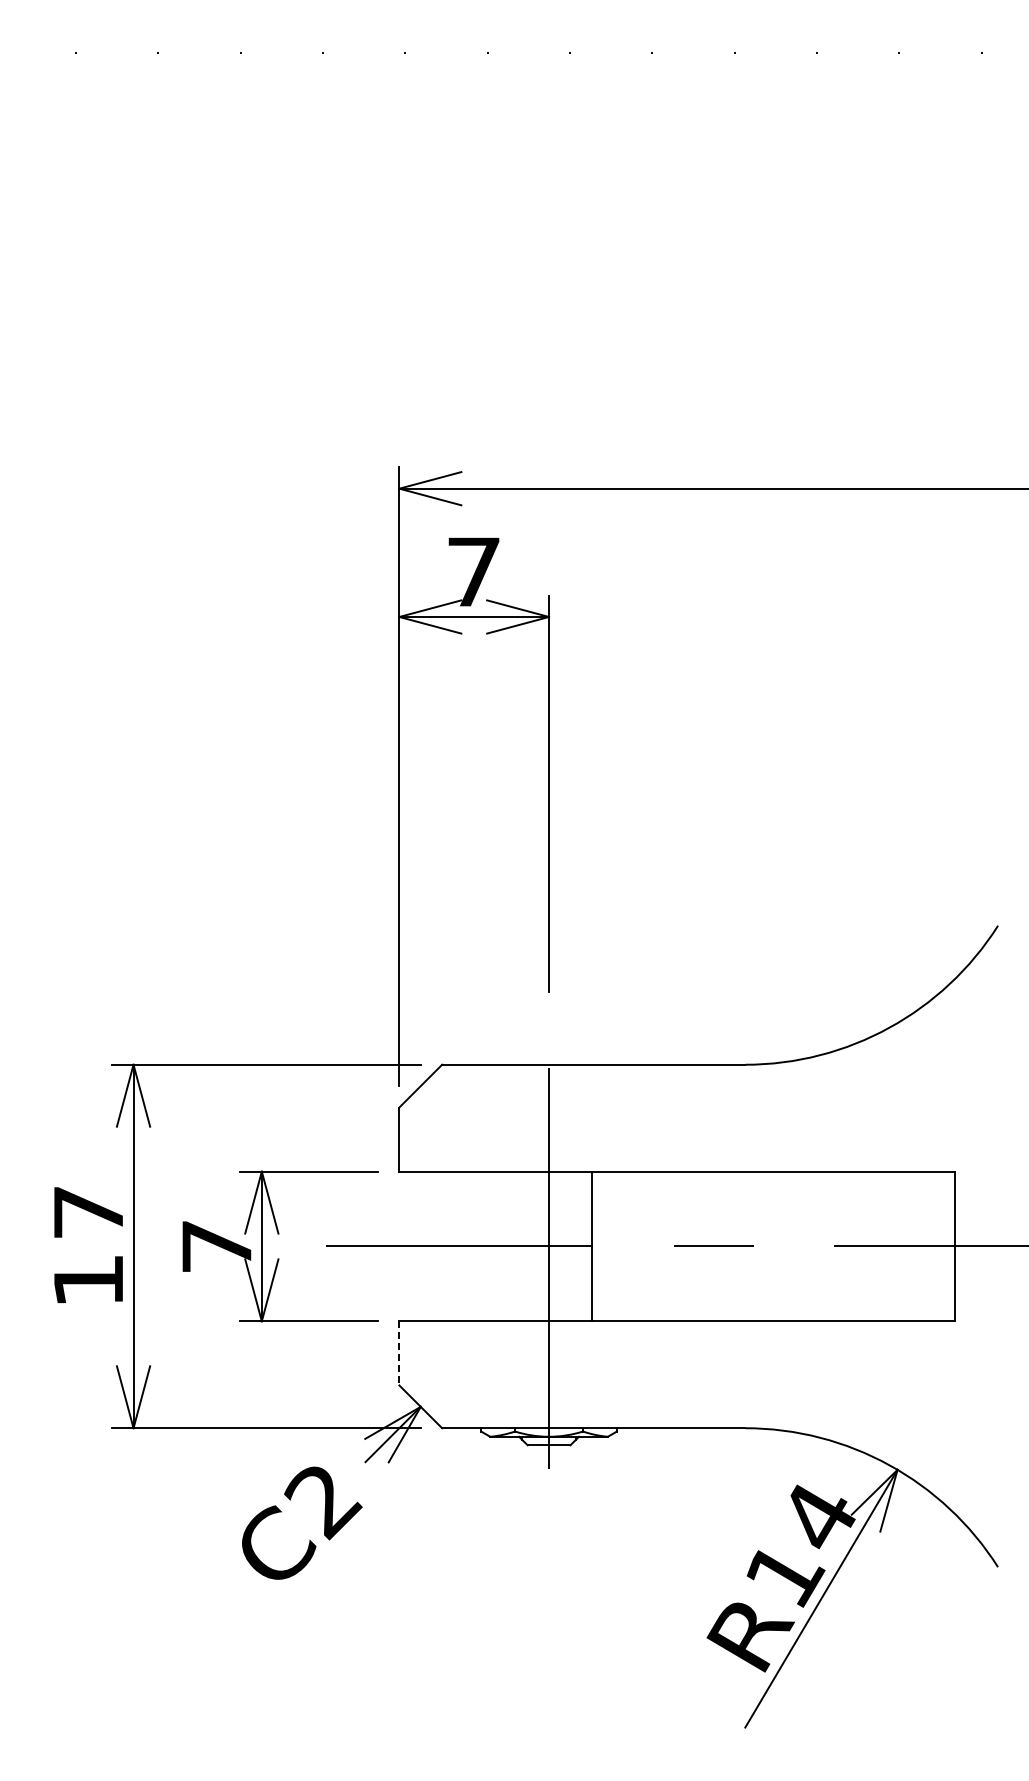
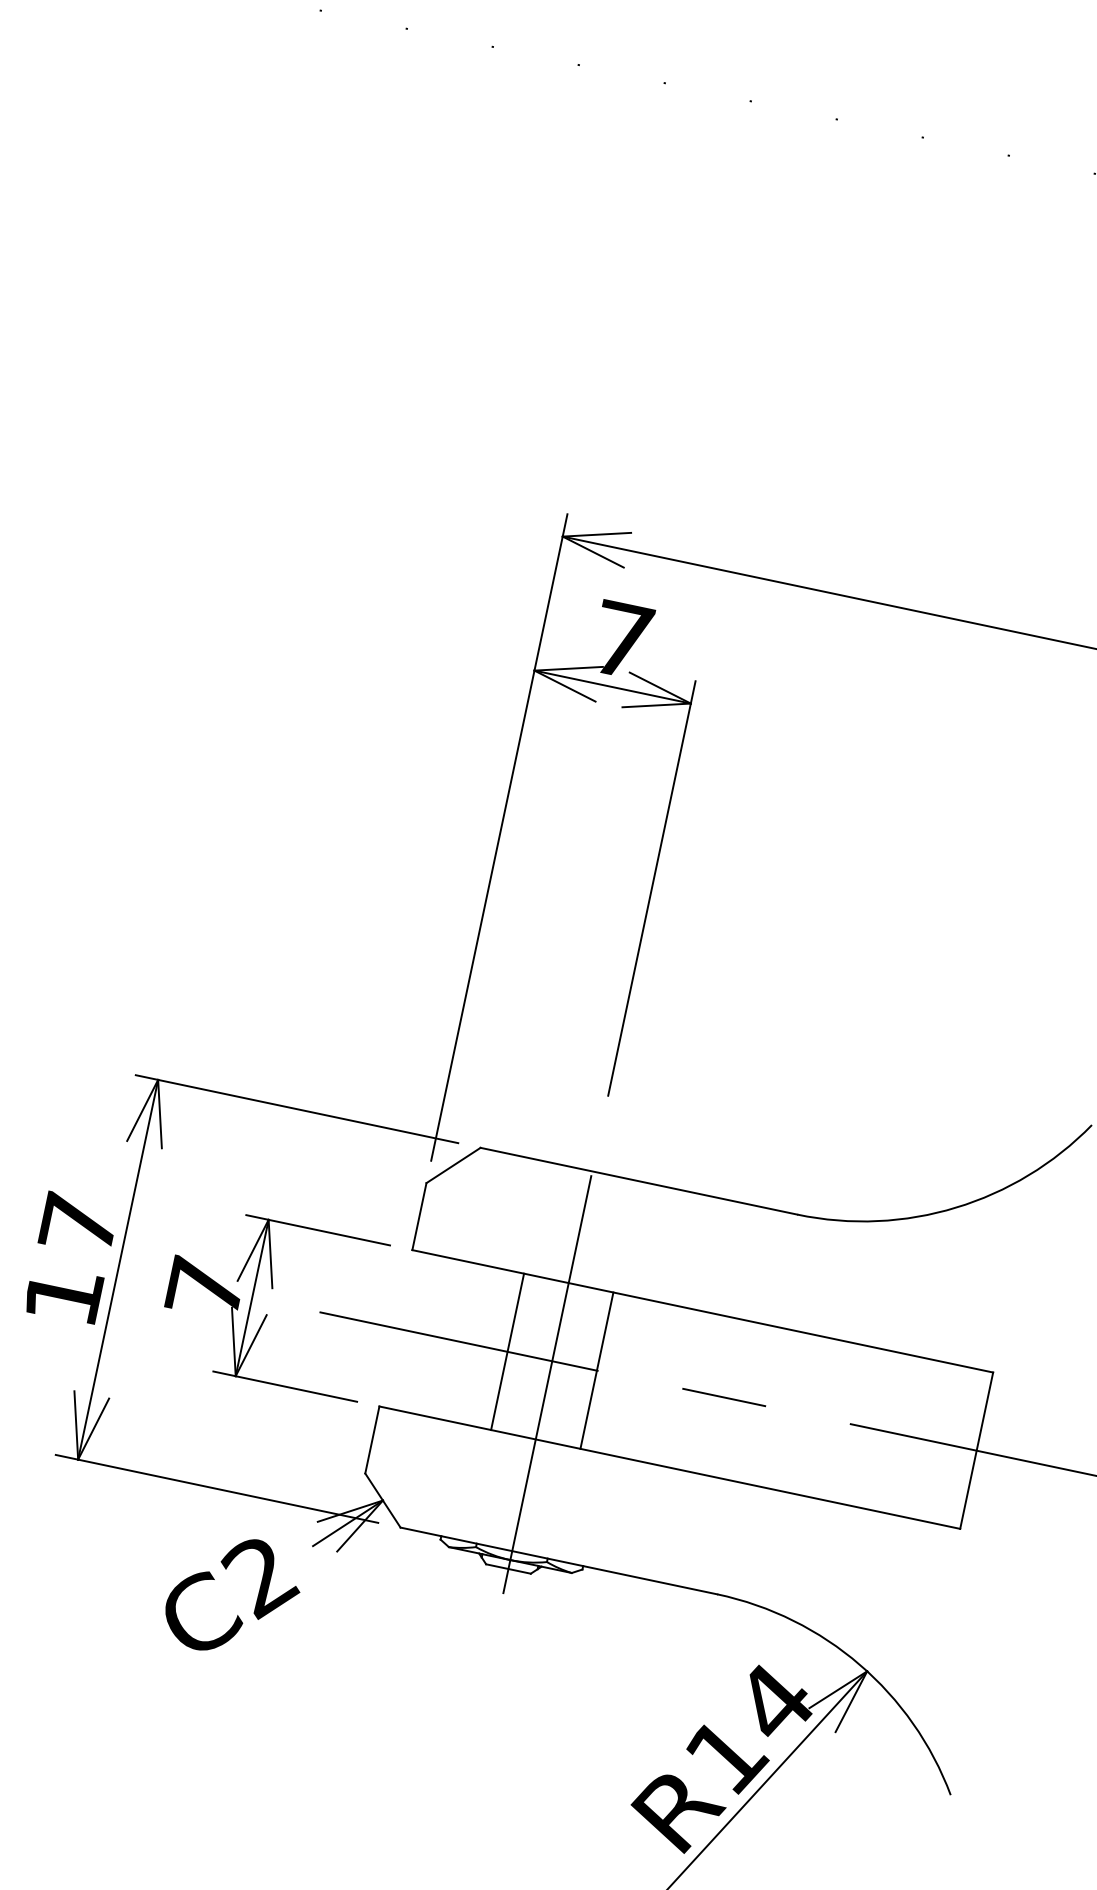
line: (506, 1246) -> (507, 1351), added
line: (399, 1353) -> (372, 1440), dashed -> solid

